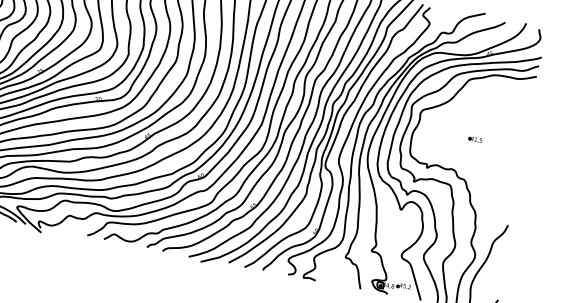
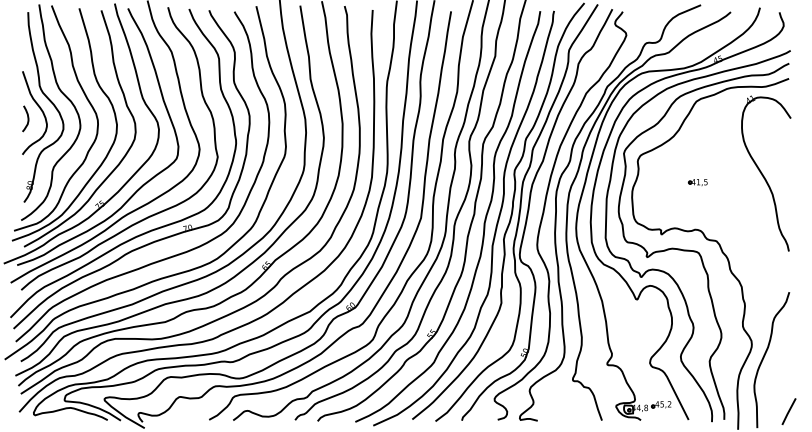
part: (475, 139) -> (697, 182), moved
part: (508, 139) -> (766, 173), added

